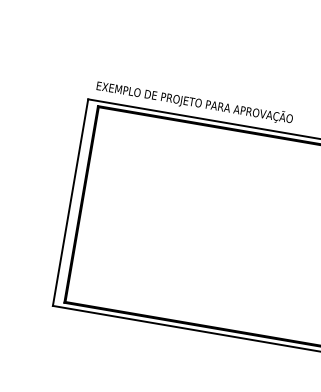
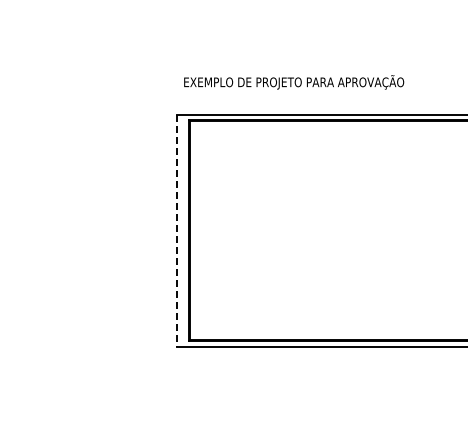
text: (195, 102) -> (294, 82), moved
line: (70, 203) -> (177, 231), solid -> dashed

